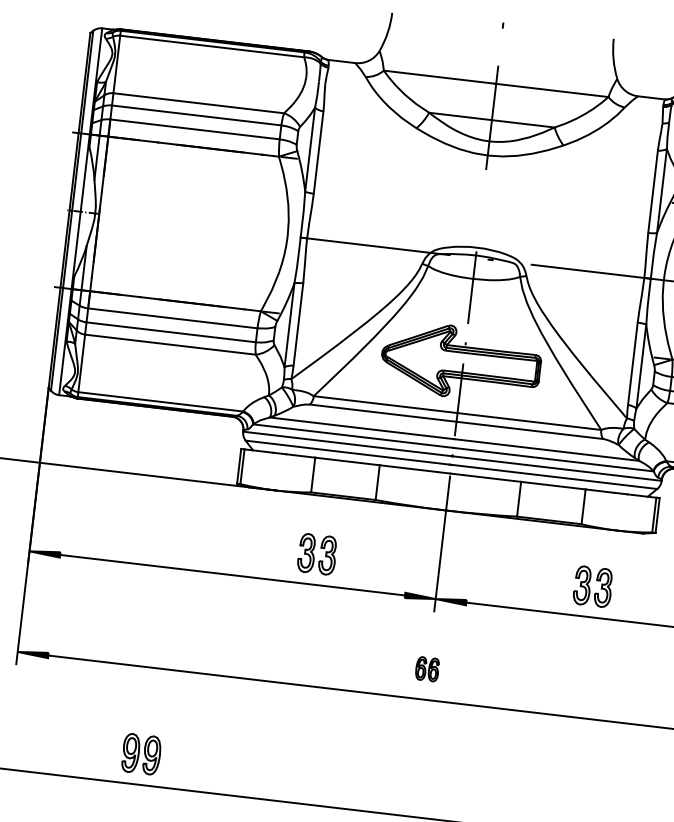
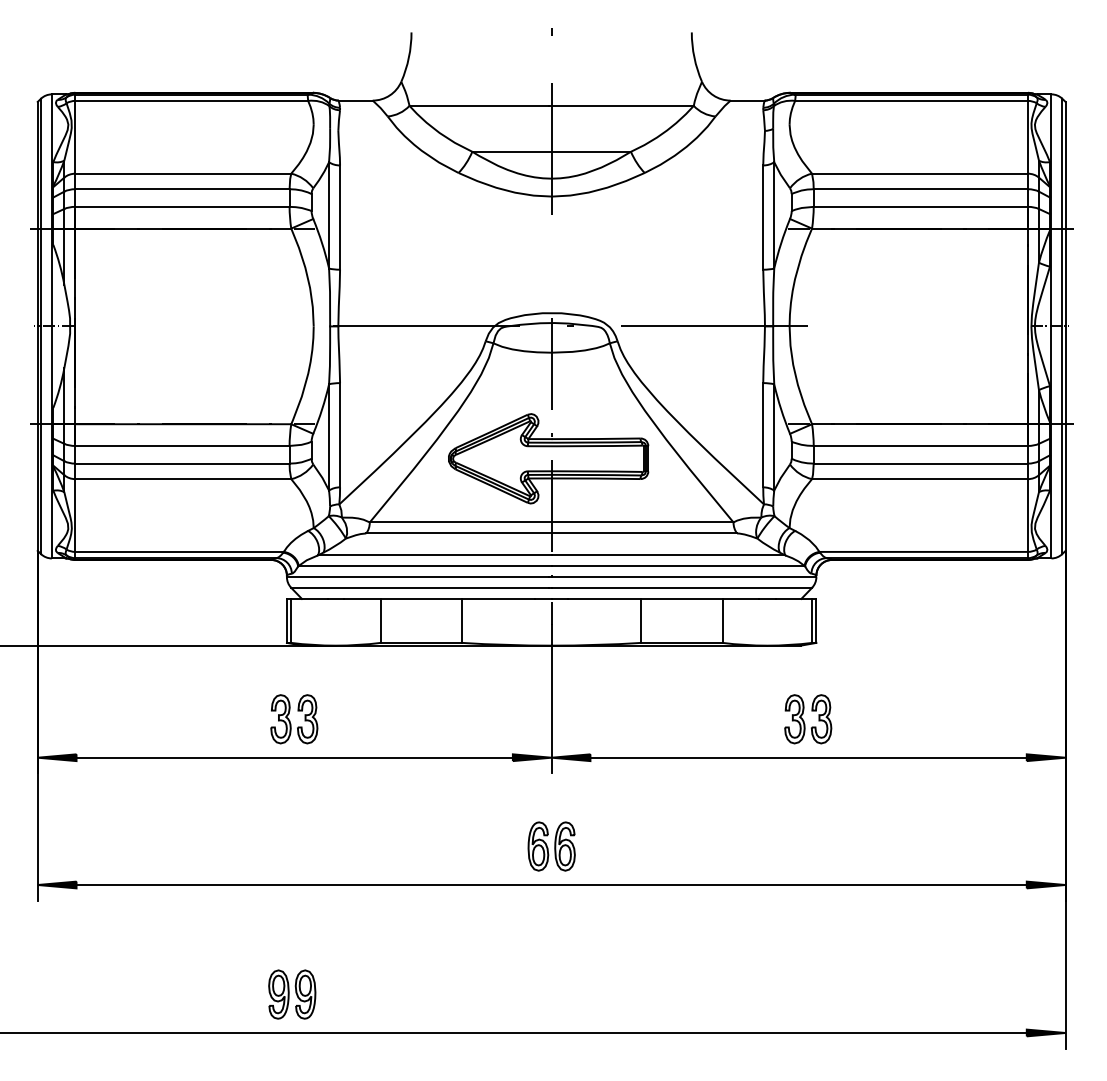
part: (317, 554) -> (294, 719), moved
part: (593, 586) -> (808, 719), moved
part: (427, 669) -> (551, 846), size x1.67
part: (141, 754) -> (292, 994), moved

